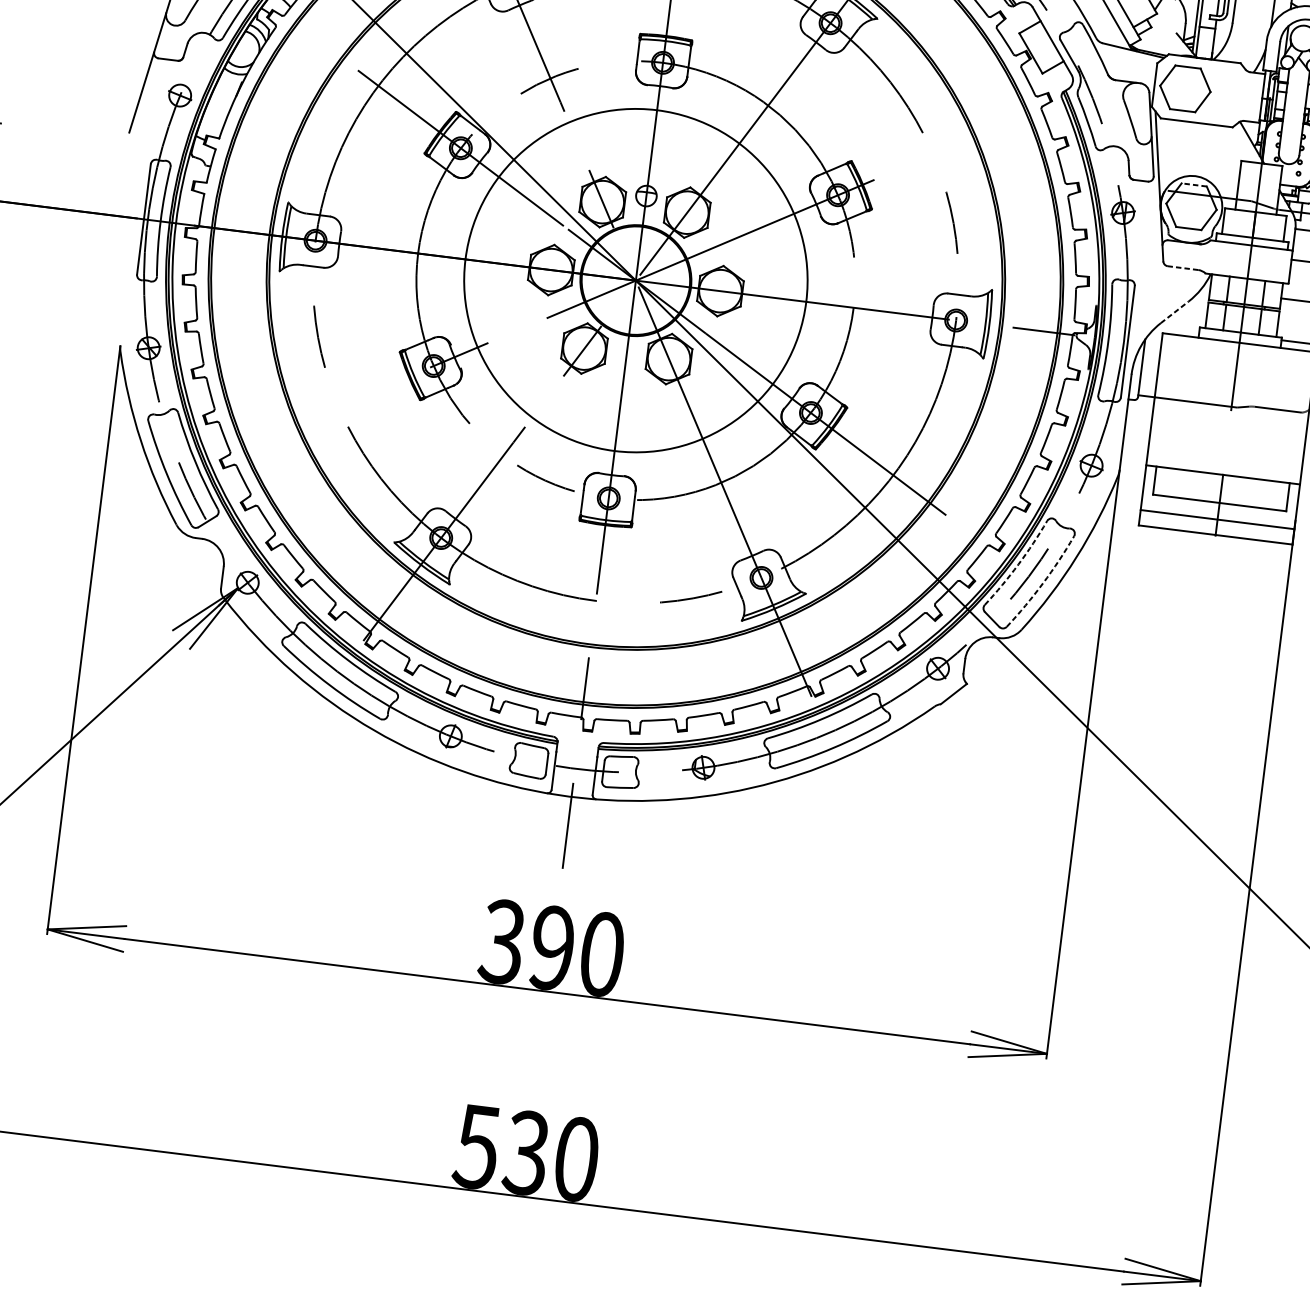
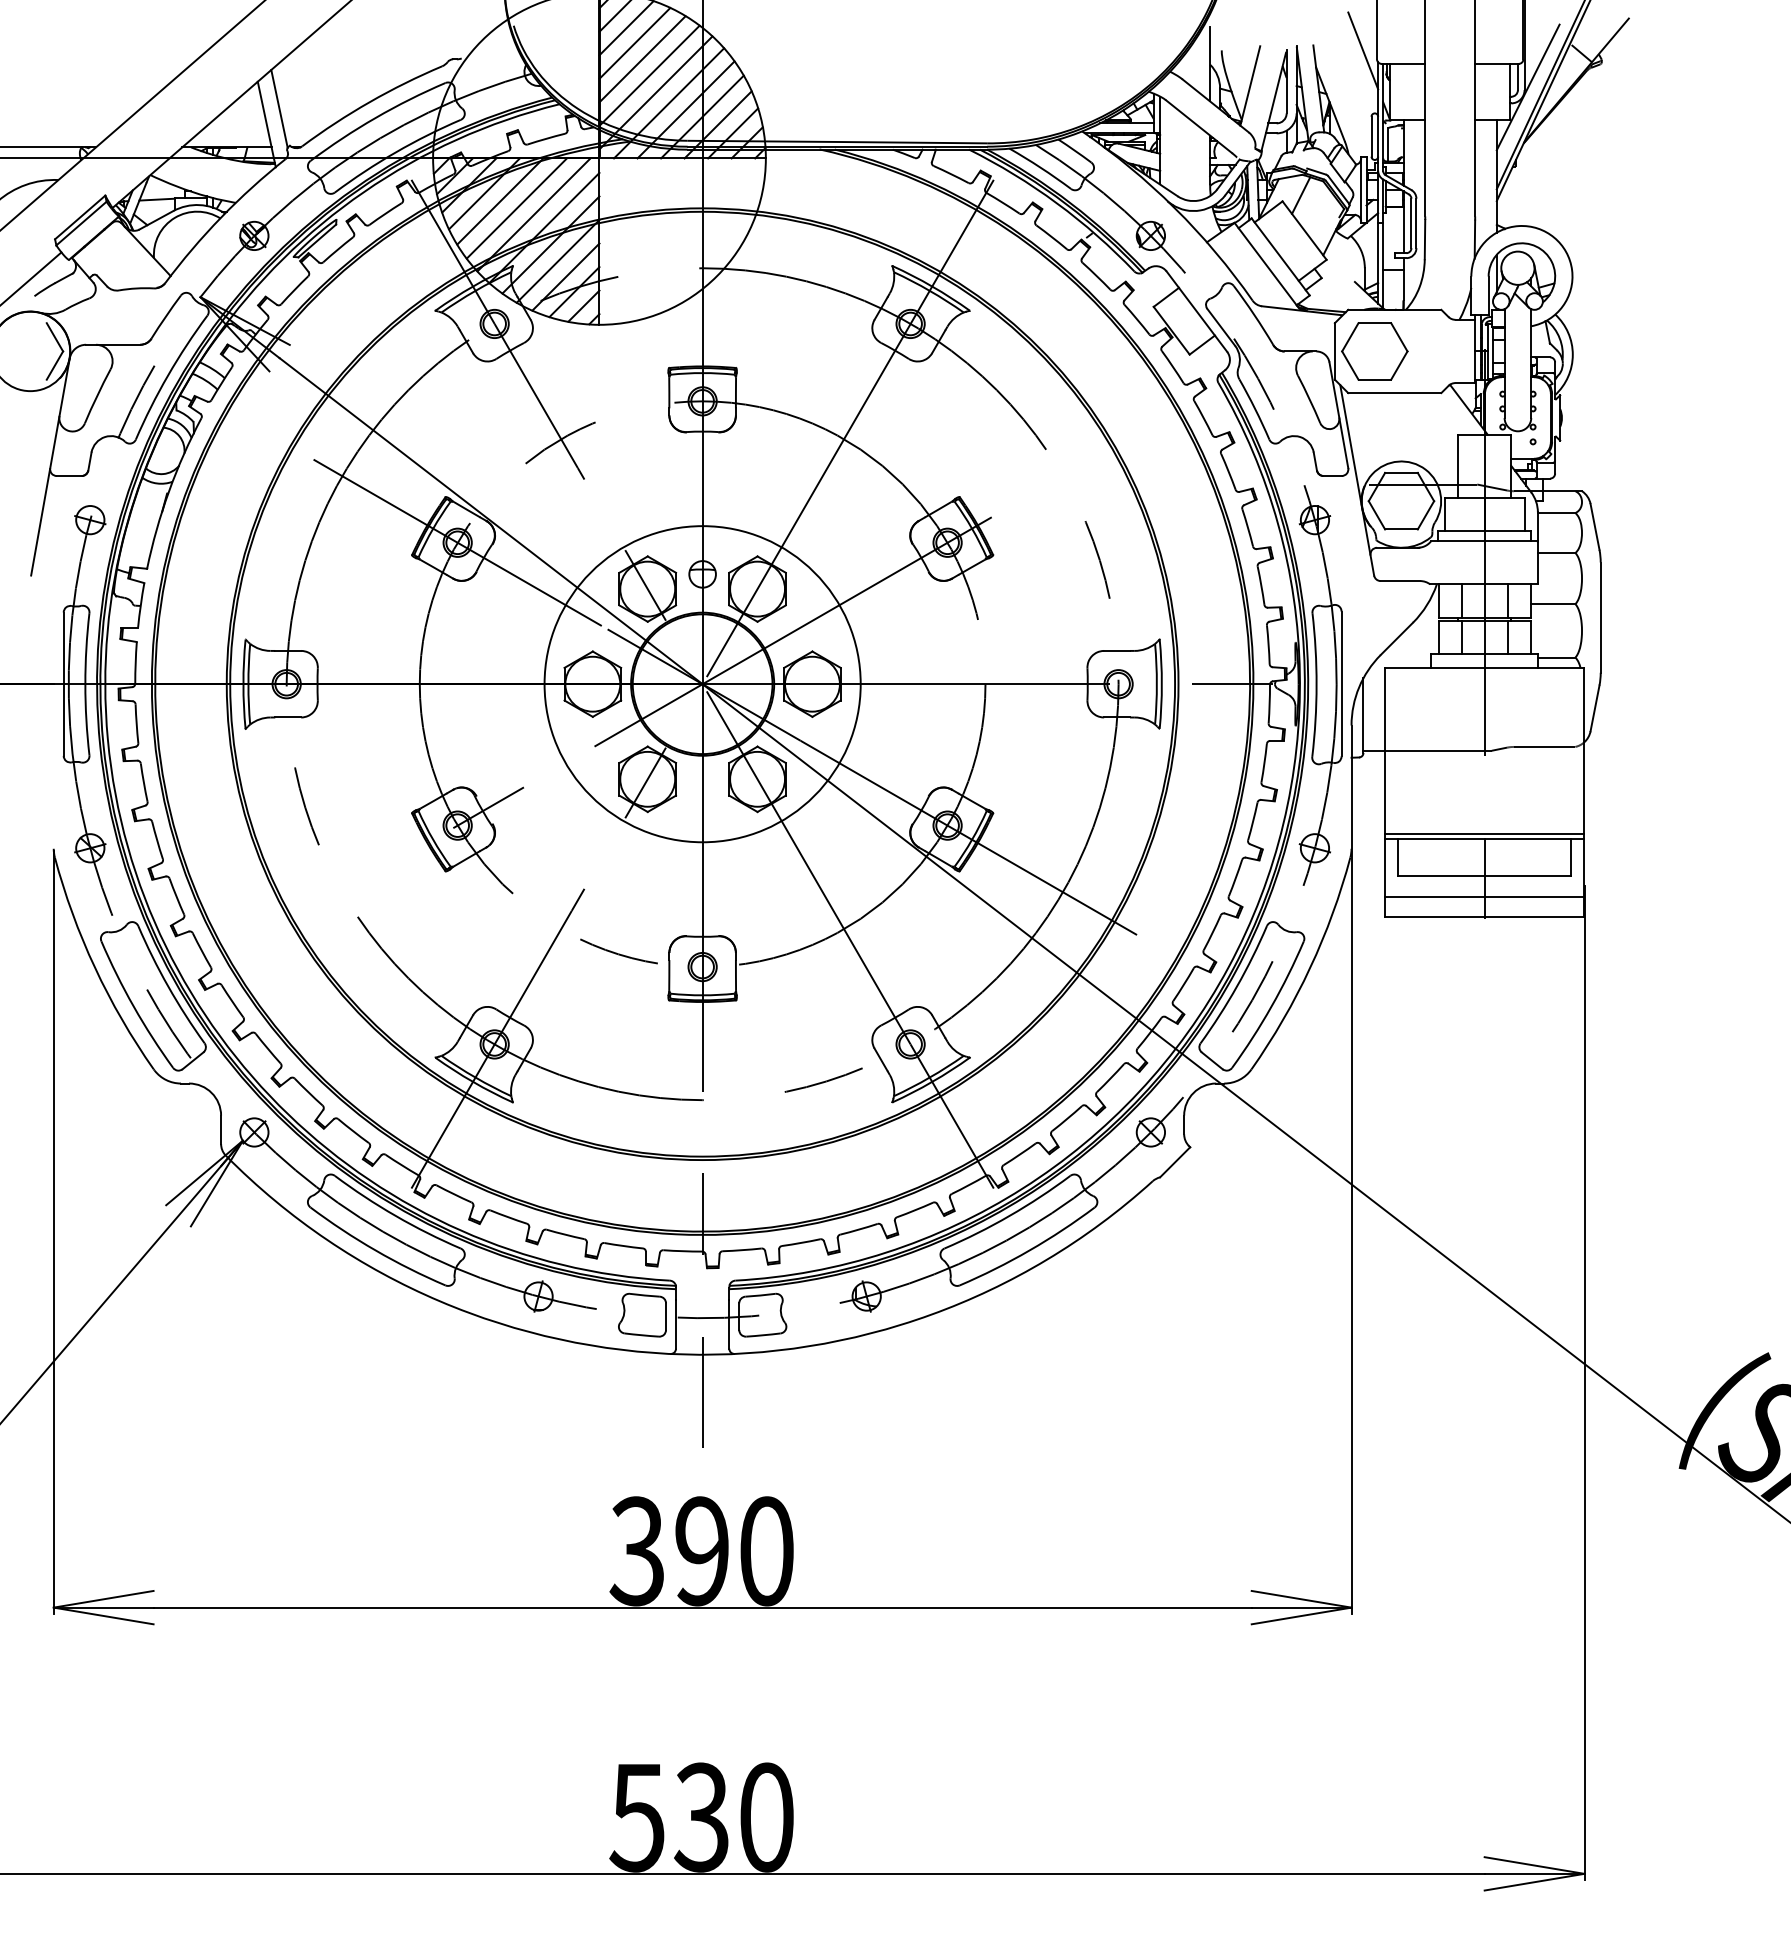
line: (1193, 184) -> (1400, 472), dashed -> solid
line: (1183, 268) -> (1400, 581), dashed -> solid
circle: (635, 280) -> (702, 684), size x0.71
line: (1174, 311) -> (1396, 638), dashed -> solid
line: (1223, 470) -> (1484, 833), added
arc: (1018, 564) -> (1237, 986), dashed -> solid
arc: (1042, 583) -> (1271, 1006), dashed -> solid

